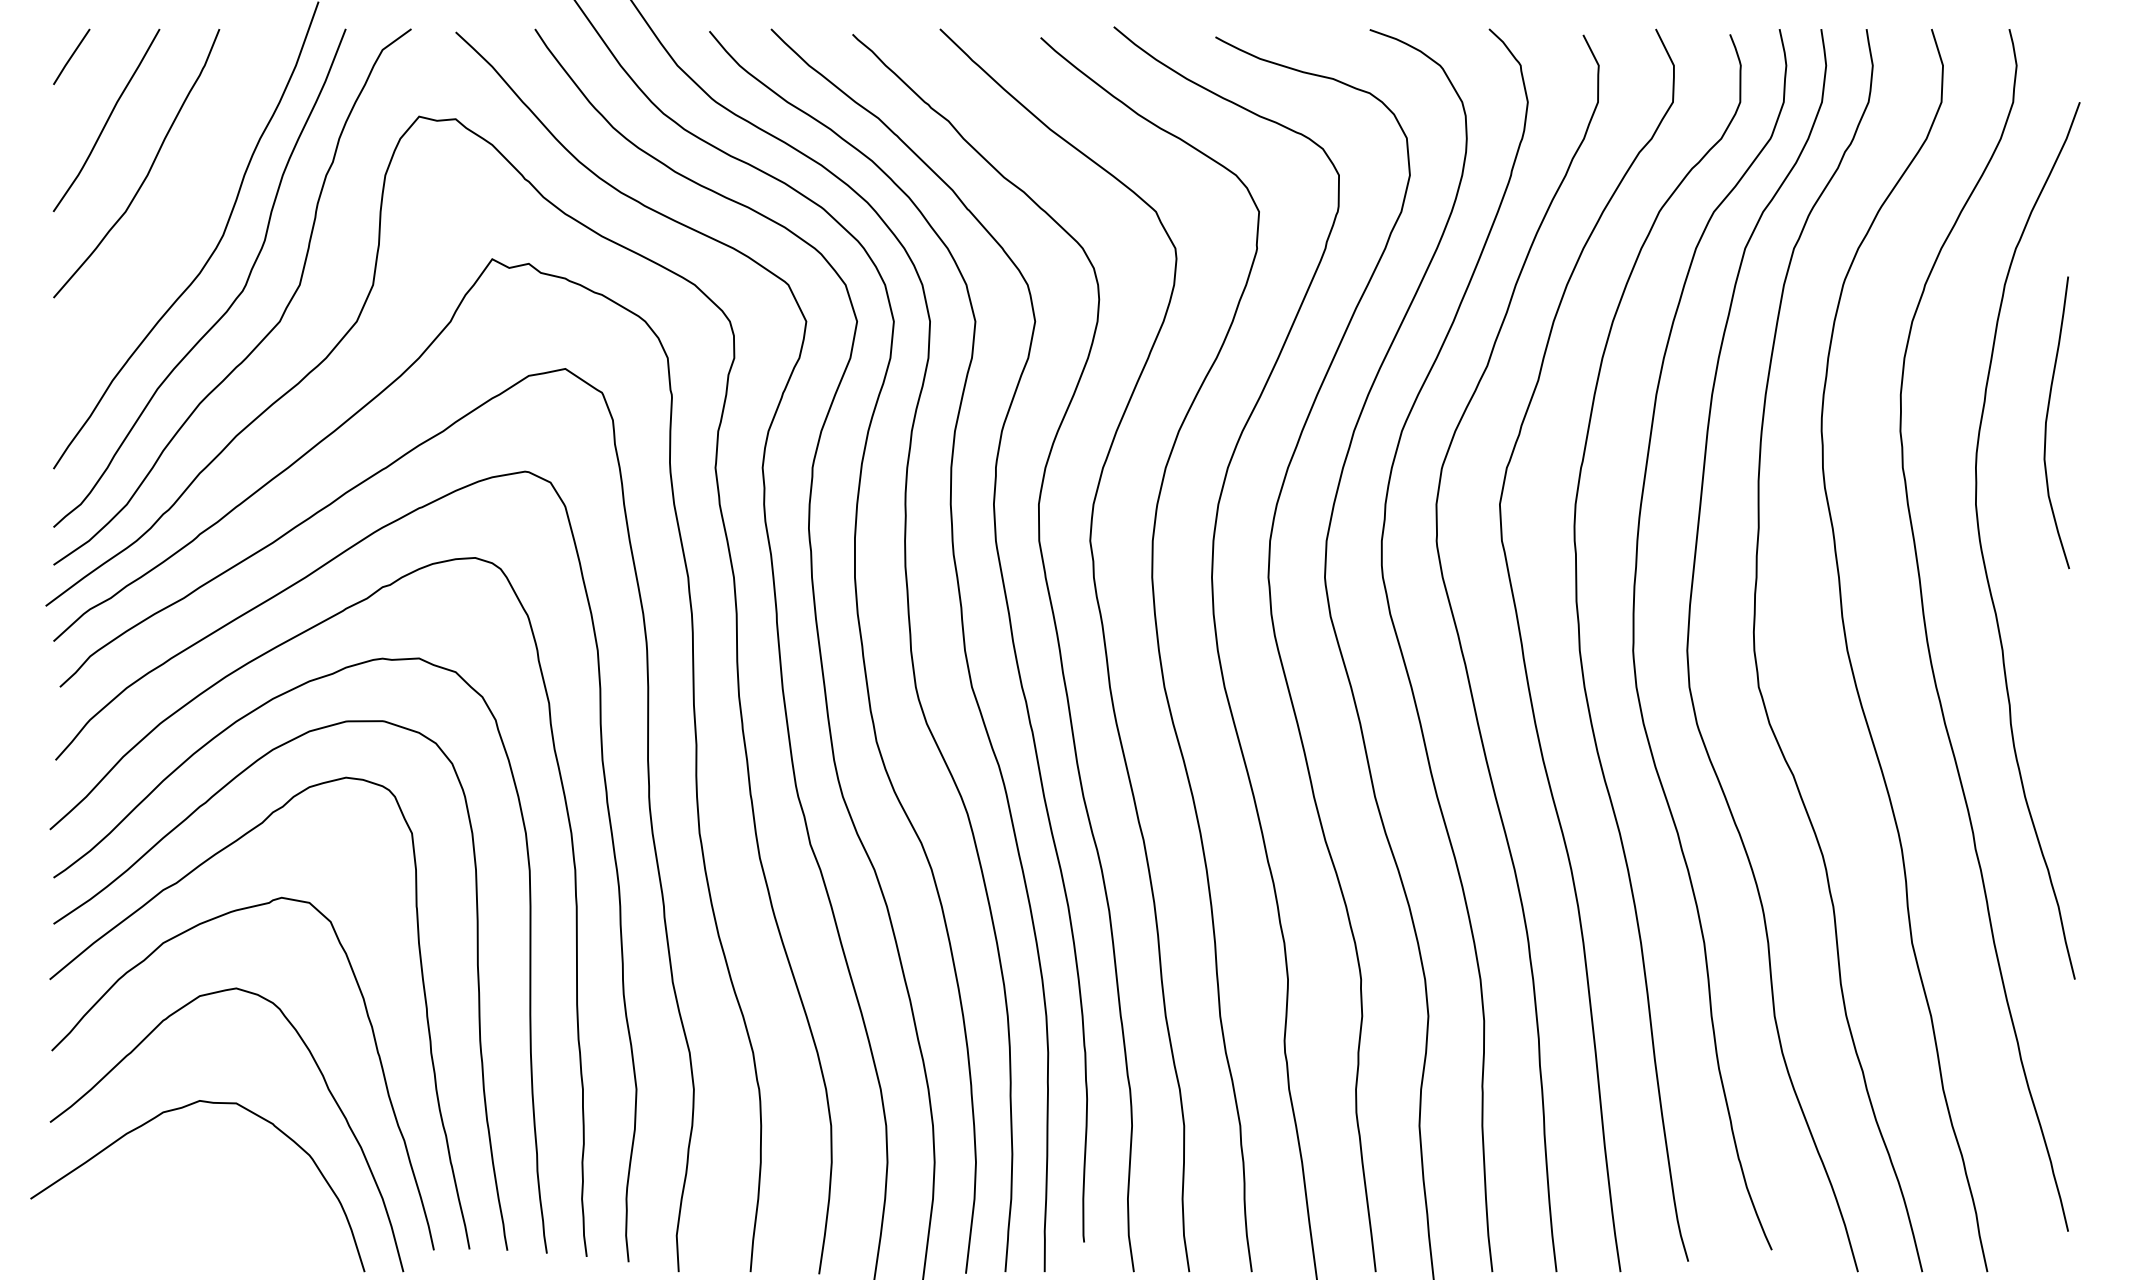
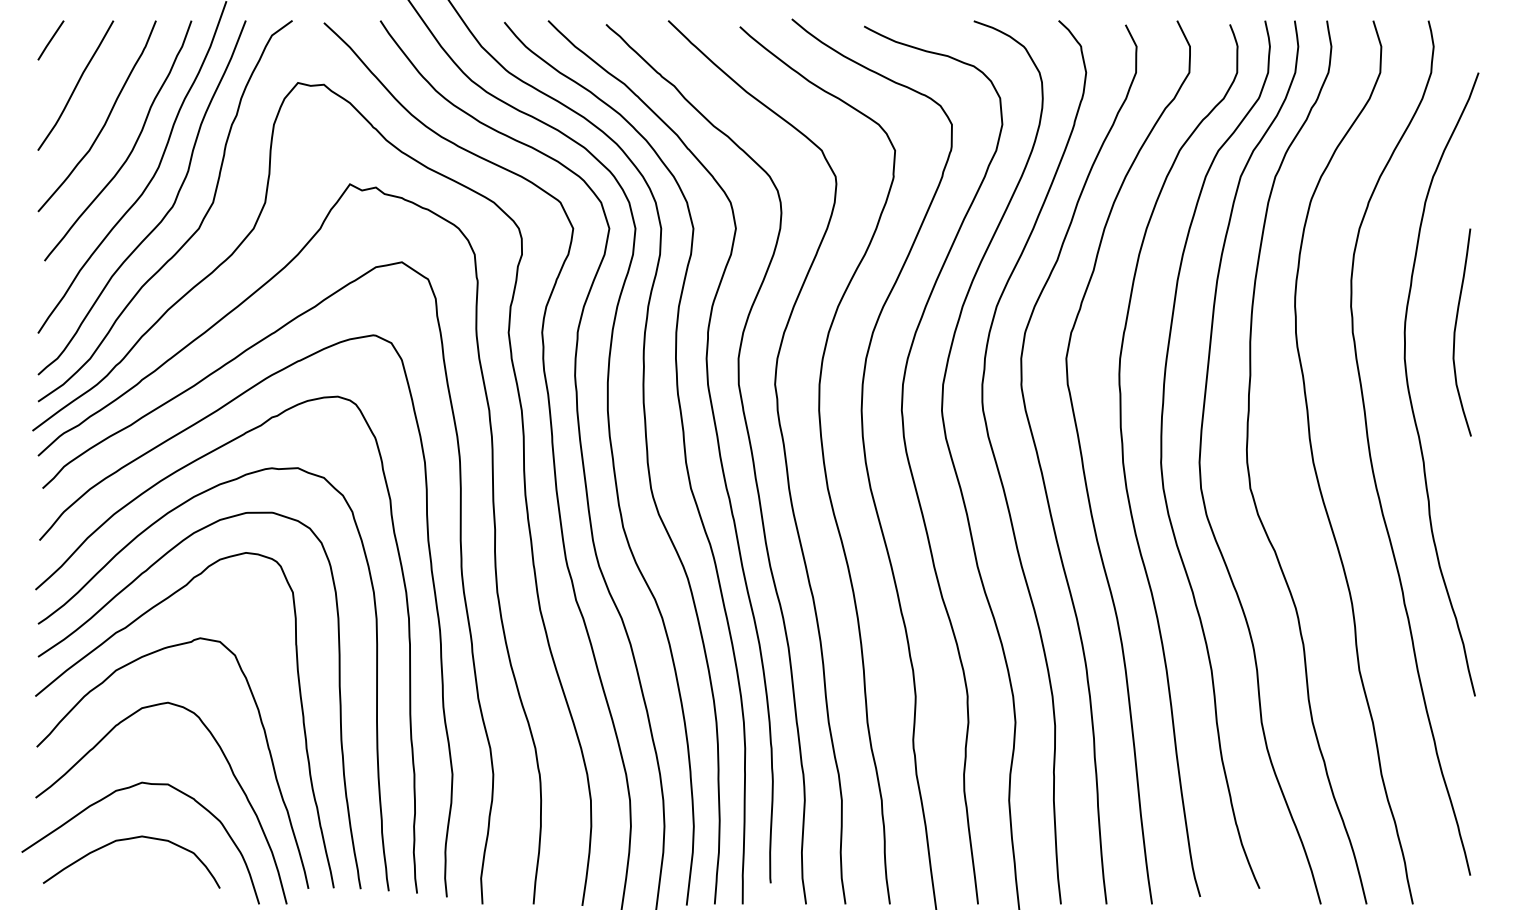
curve: (186, 207) -> (132, 147), added
curve: (2047, 422) -> (1455, 332), moved
curve: (177, 1182) -> (126, 840), added

